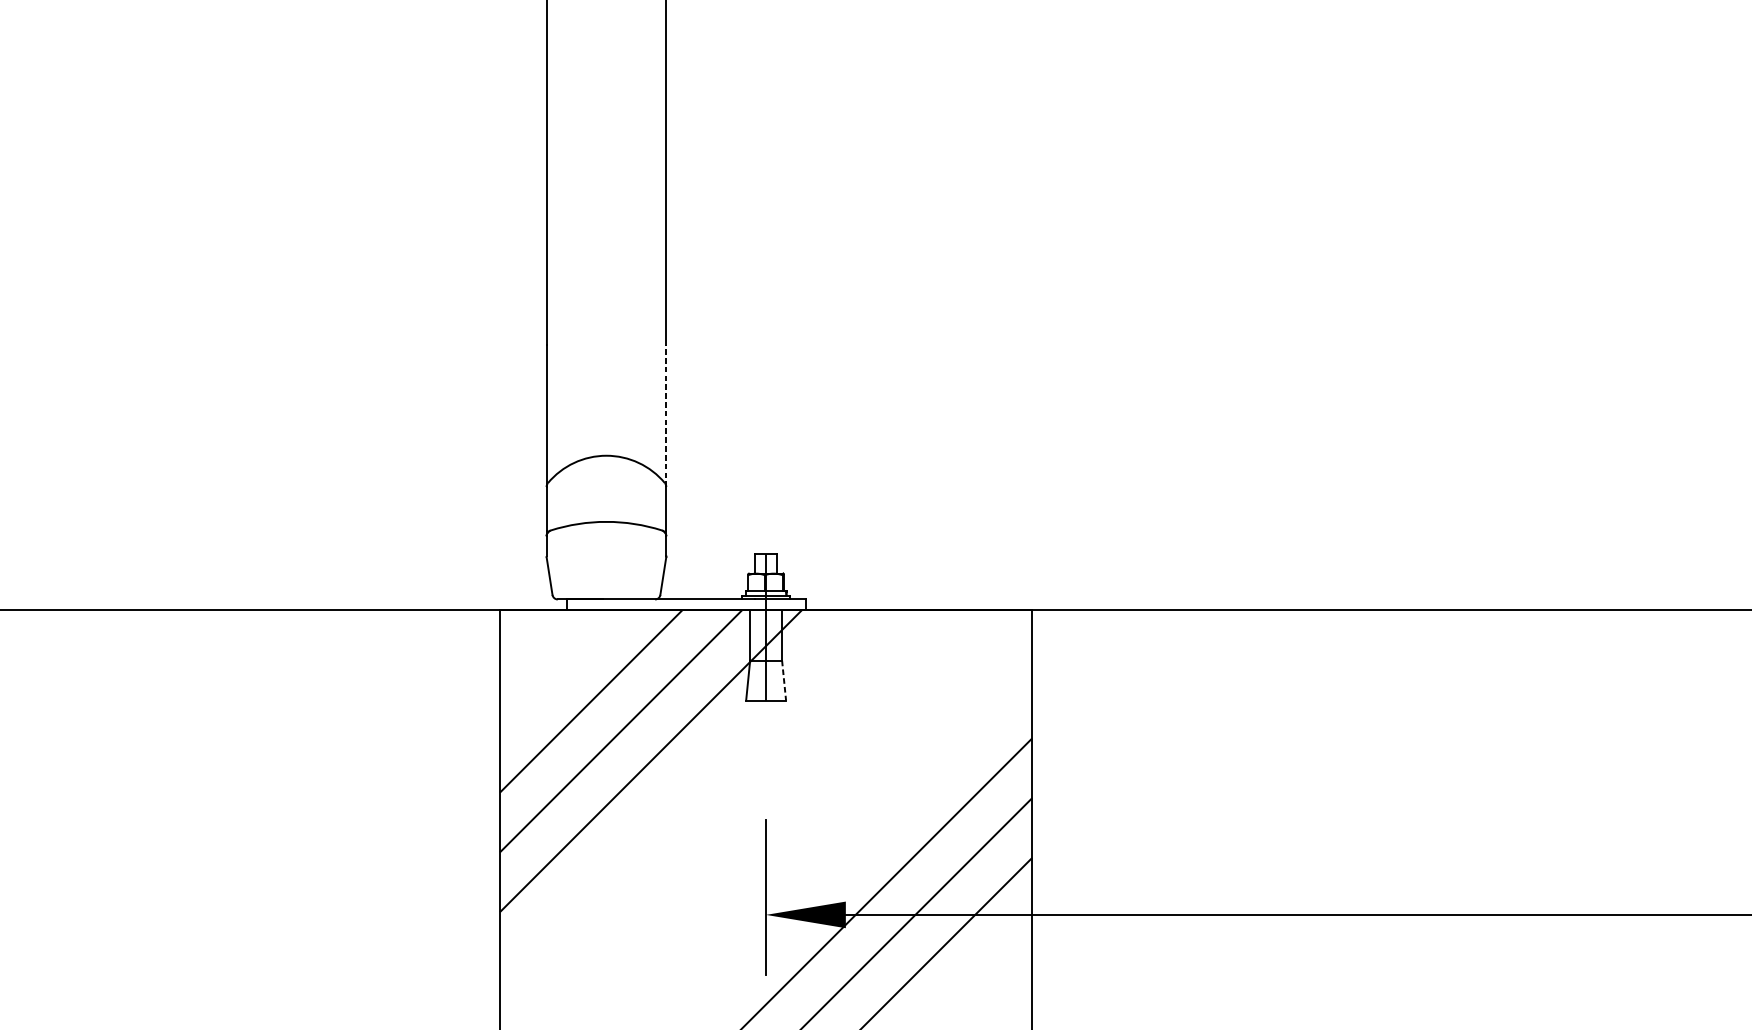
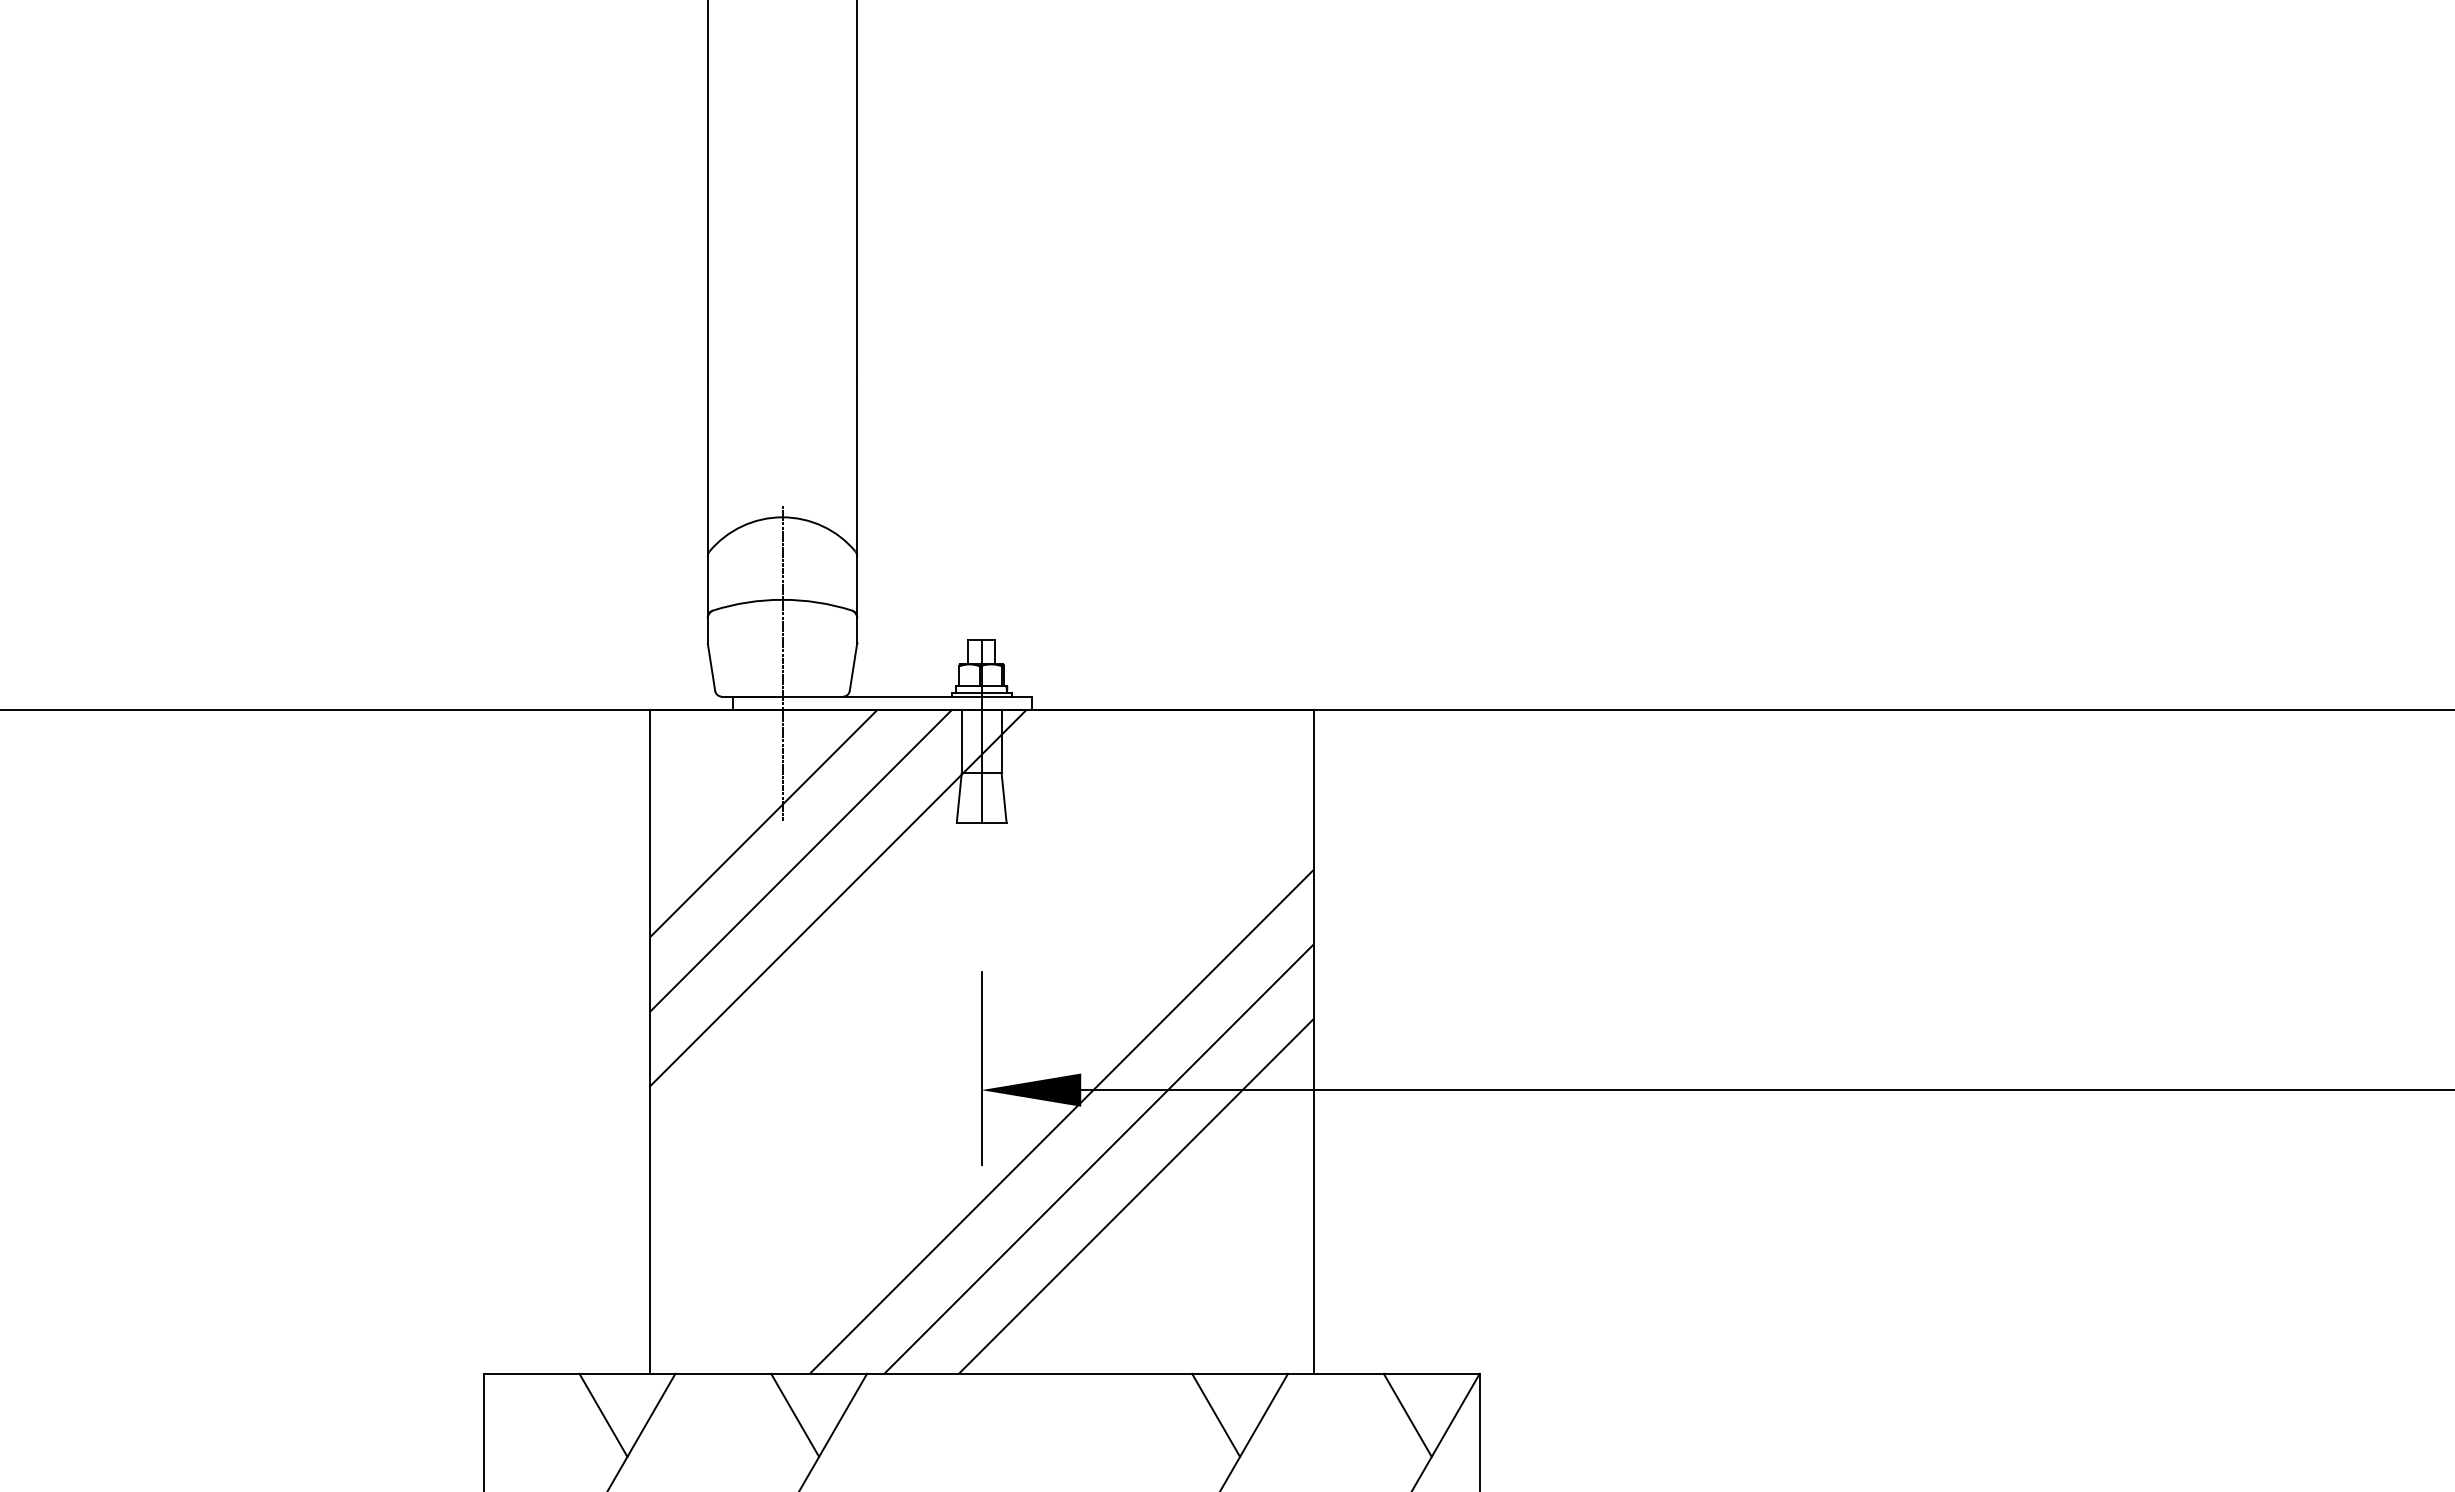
line: (666, 415) -> (857, 467), dashed -> solid
line: (606, 572) -> (782, 663), added
line: (784, 681) -> (1004, 798), dashed -> solid

